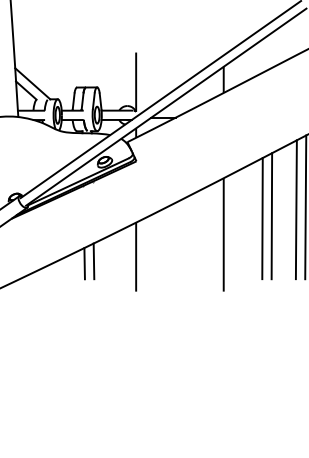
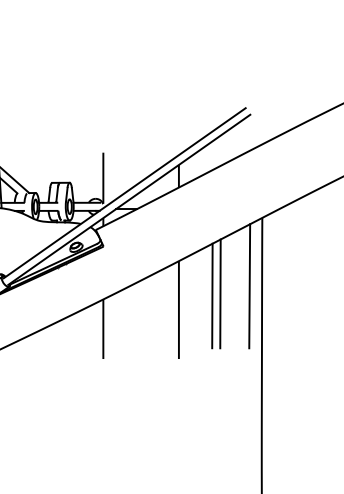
line: (296, 209) -> (241, 288), removed
line: (93, 260) -> (66, 332), removed
line: (84, 263) -> (58, 334), removed

